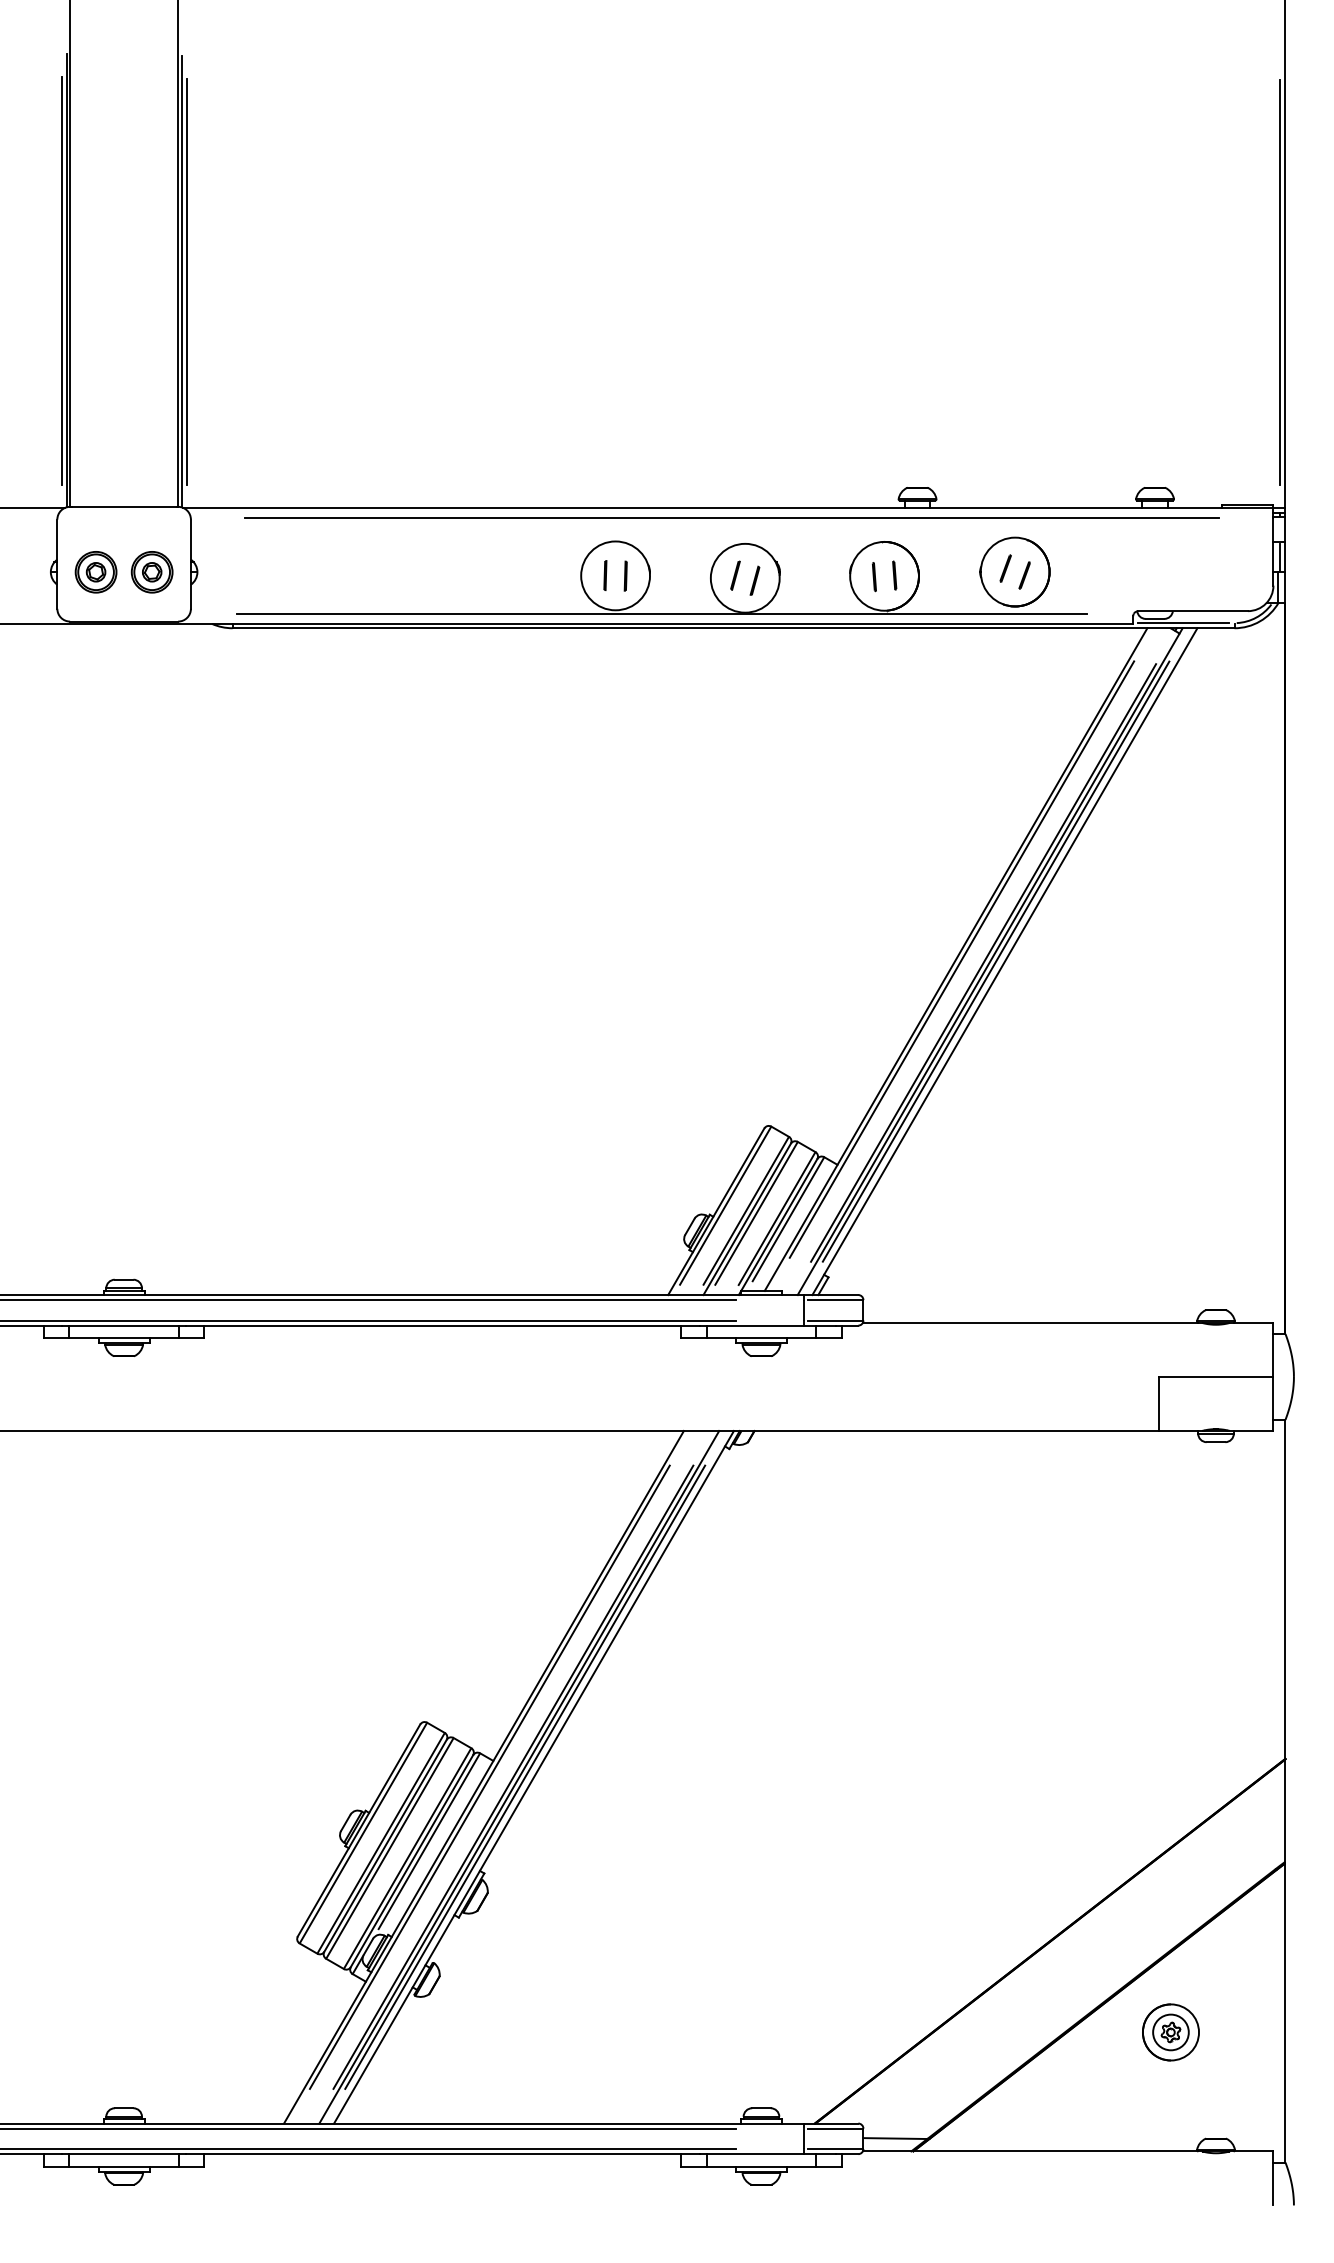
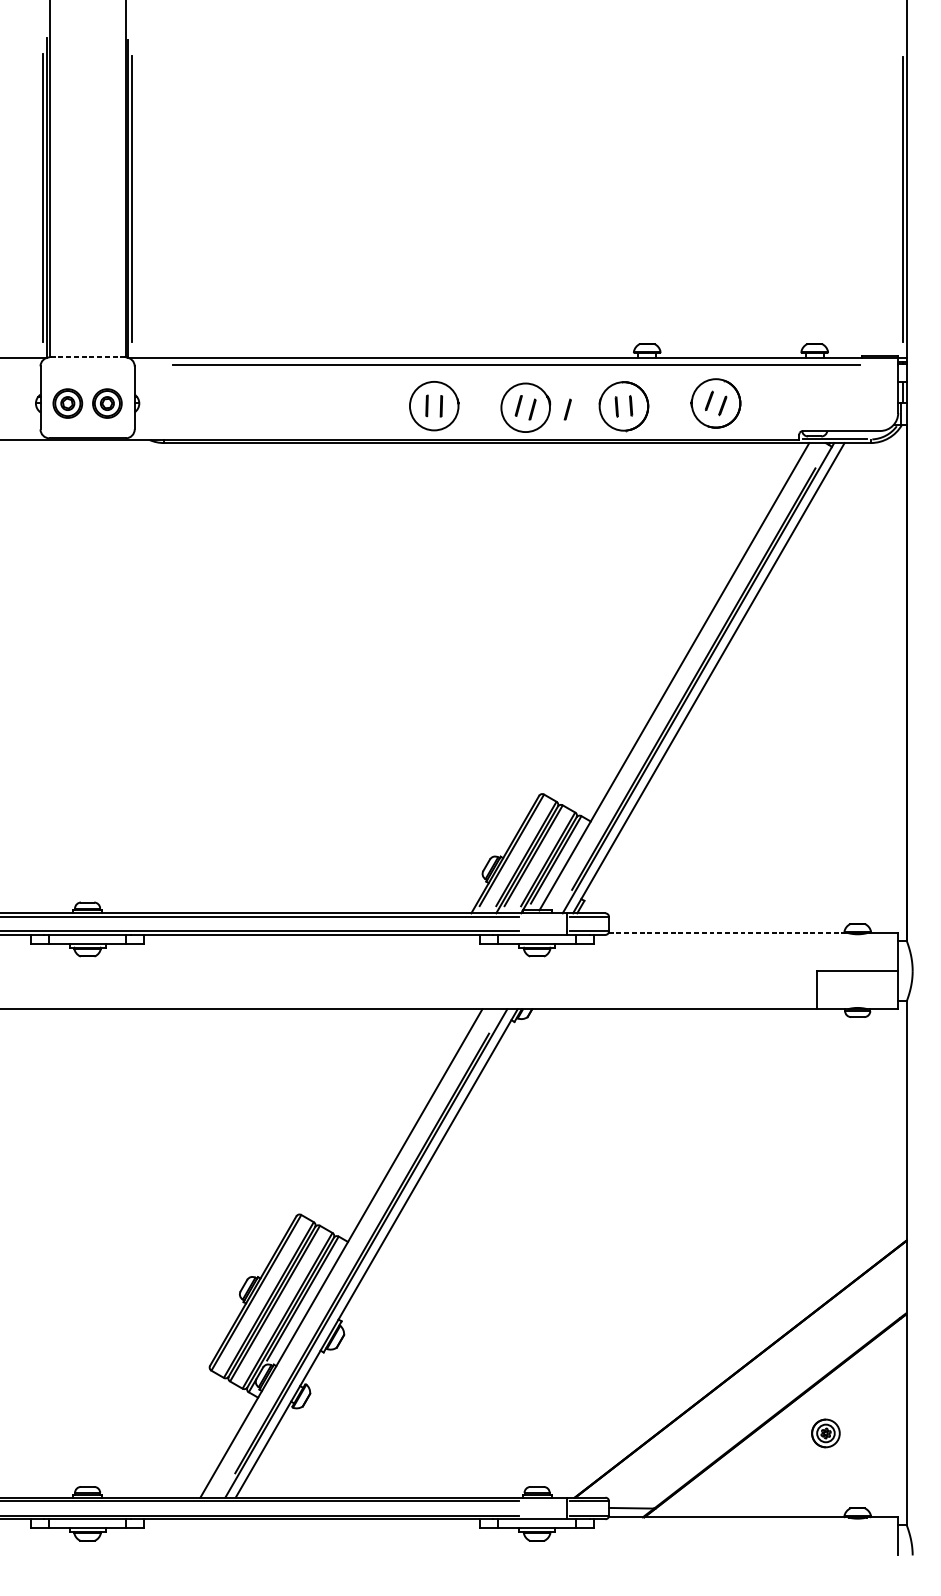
line: (124, 506) -> (87, 357), solid -> dashed
line: (804, 580) -> (567, 409), added
line: (661, 613) -> (466, 432), removed
line: (961, 959) -> (678, 676), removed
line: (995, 961) -> (702, 678), removed
line: (1030, 1322) -> (726, 932), solid -> dashed
line: (489, 1776) -> (345, 1252), removed
line: (525, 1776) -> (370, 1252), removed
part: (1170, 2032) -> (825, 1433), size x0.7

